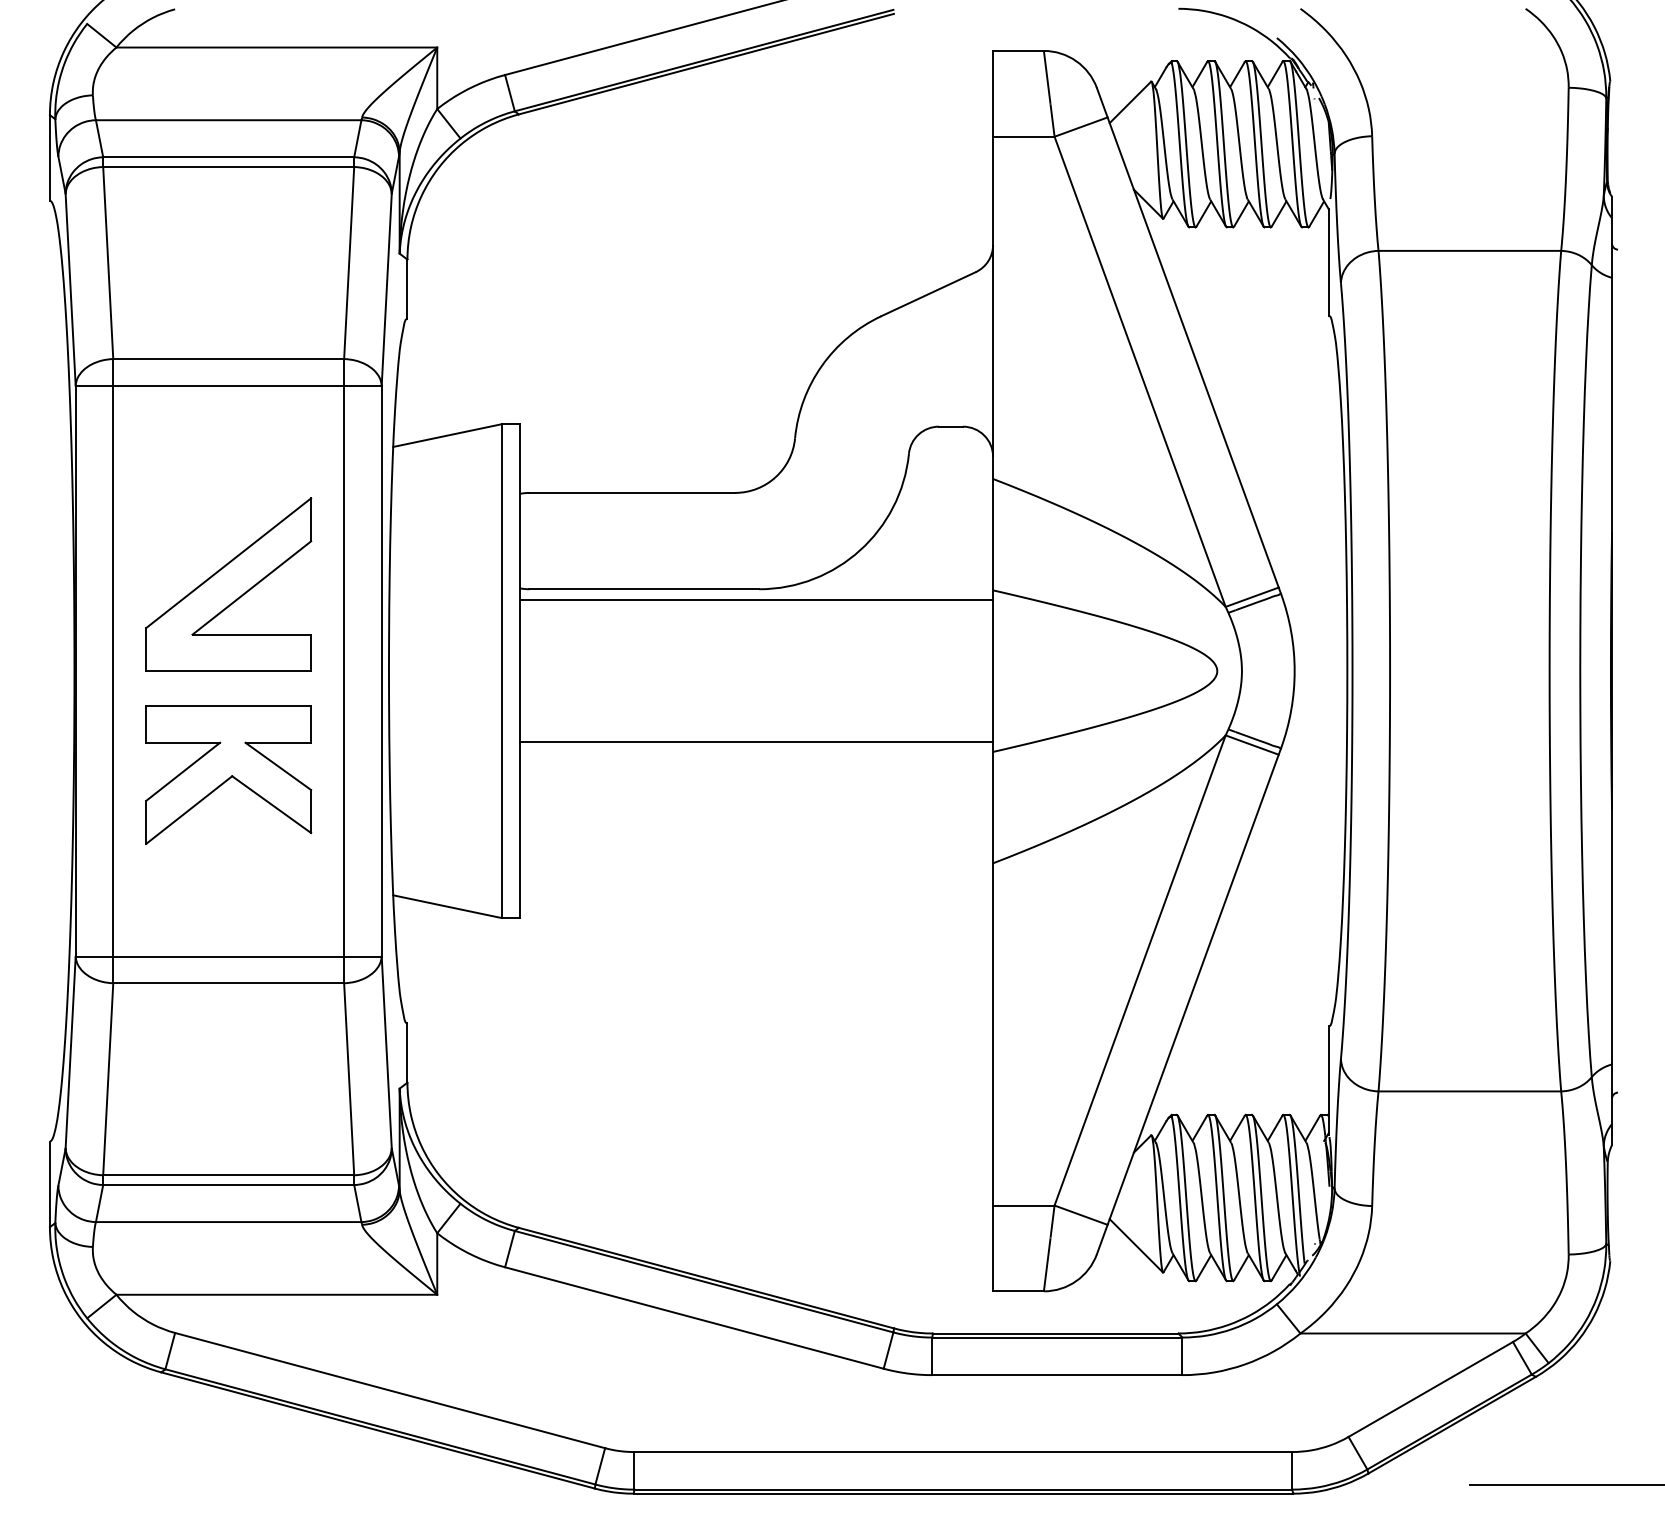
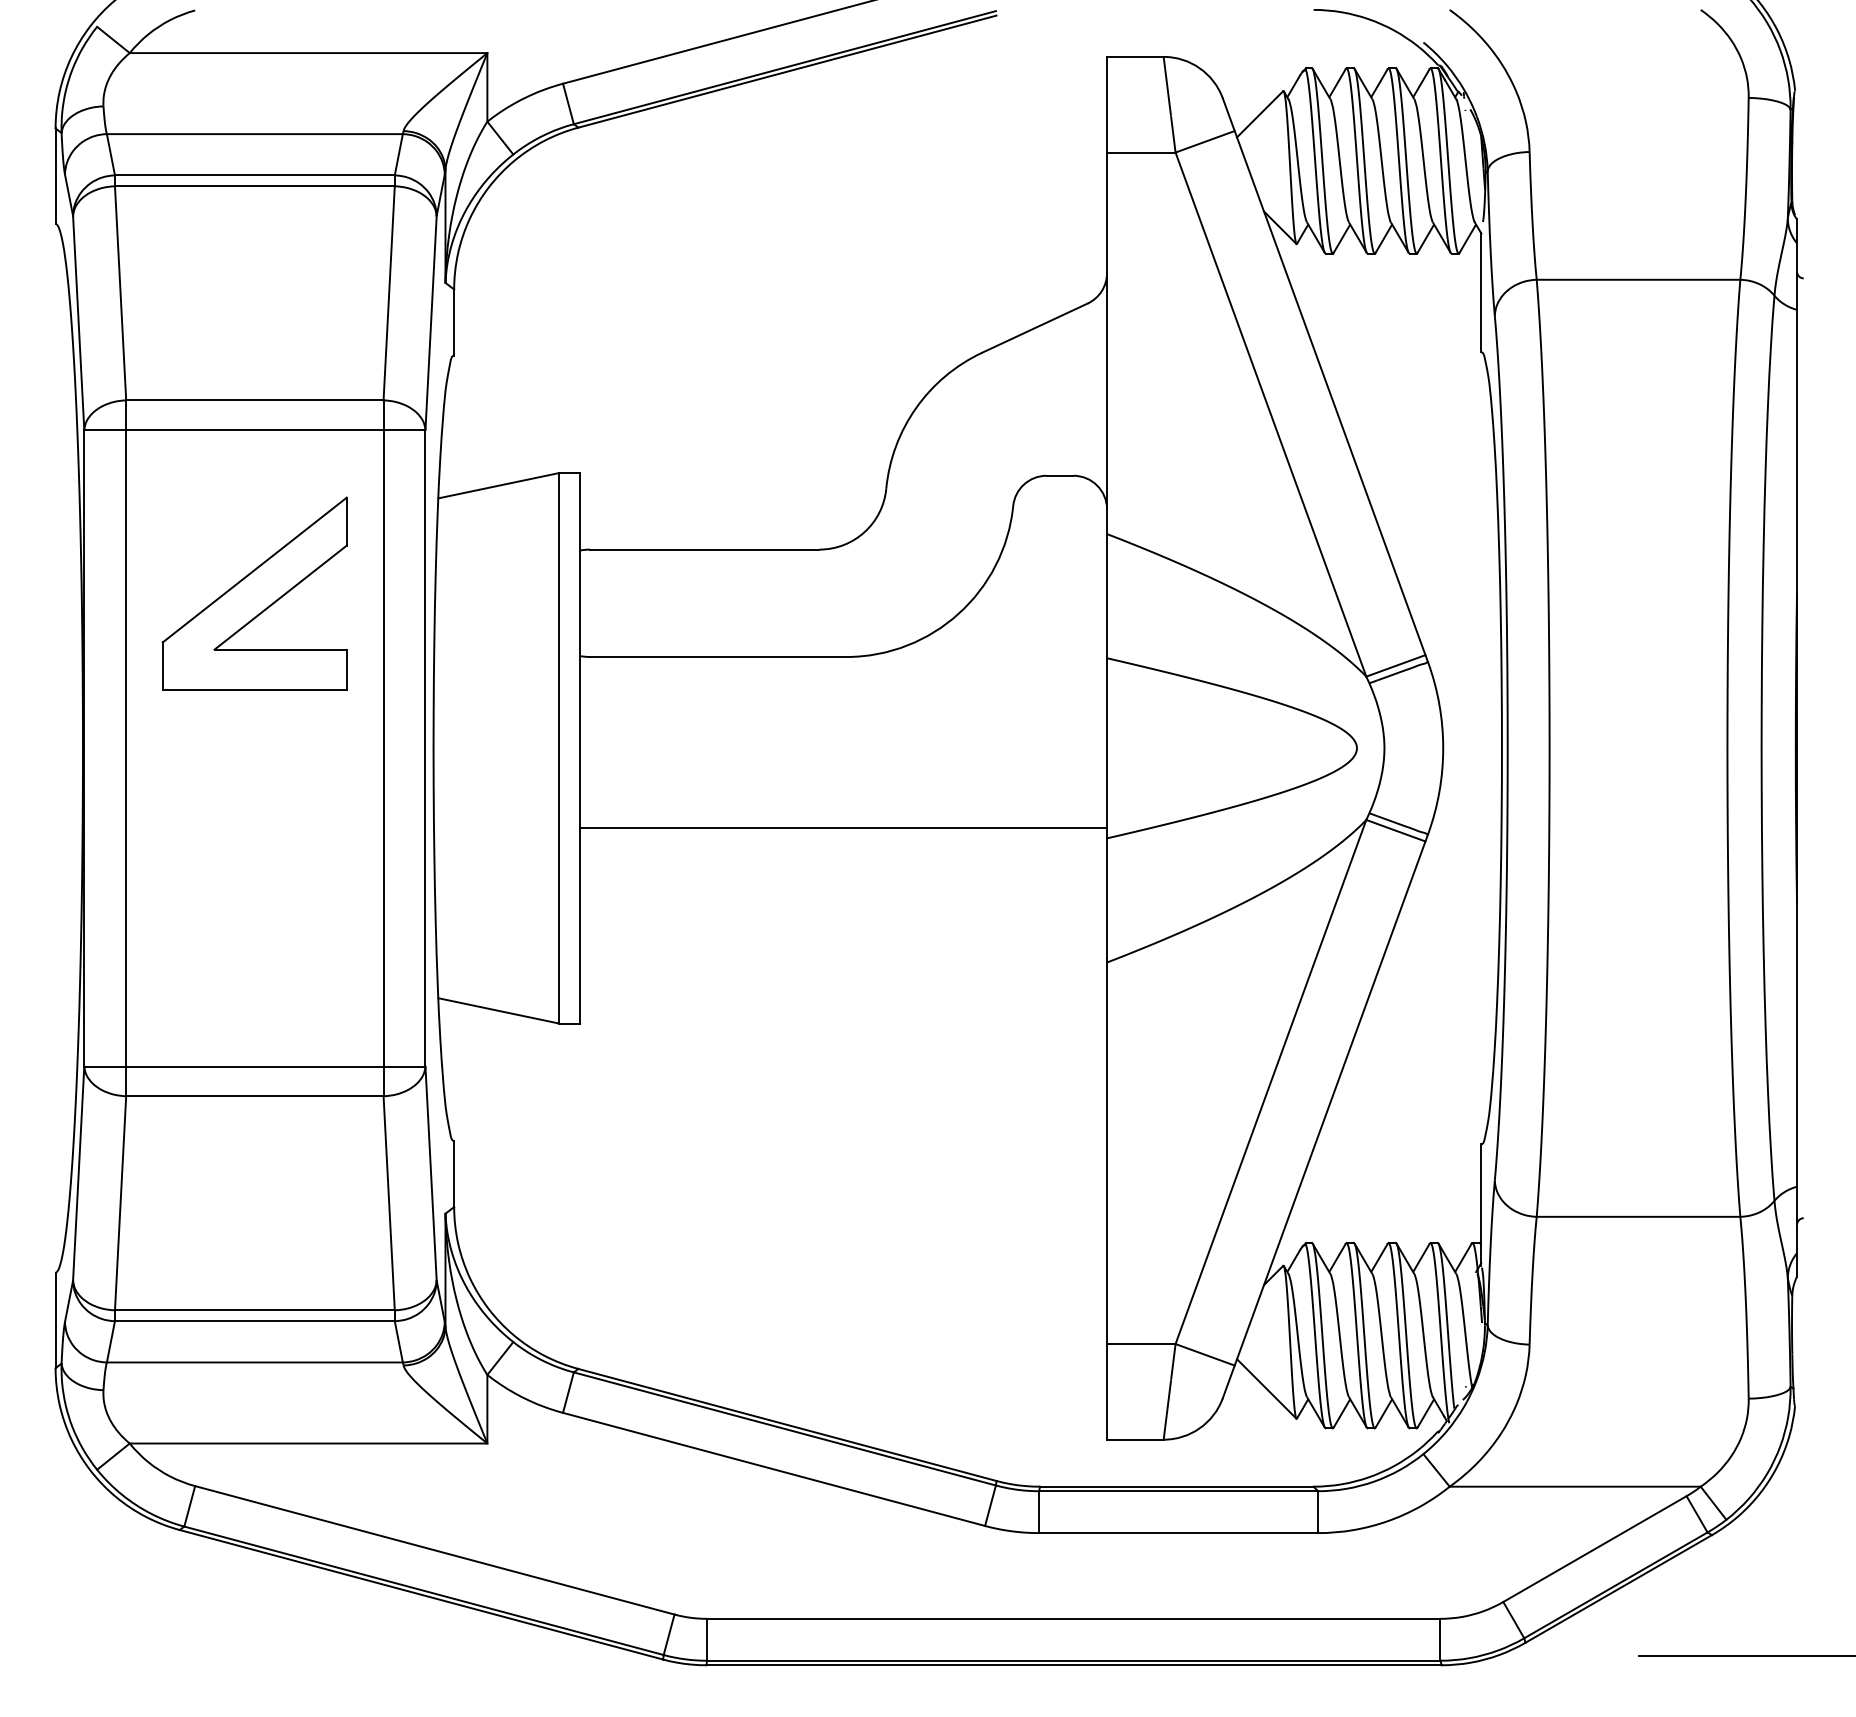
part: (228, 584) -> (254, 593), moved
line: (756, 600) -> (843, 669), removed
part: (228, 774) -> (254, 863), removed

